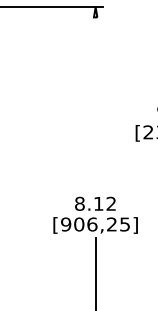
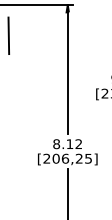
line: (11, 50) -> (8, 35), added
line: (95, 98) -> (67, 69), added
text: (66, 224) -> (47, 158), [906,25] -> [206,25]

